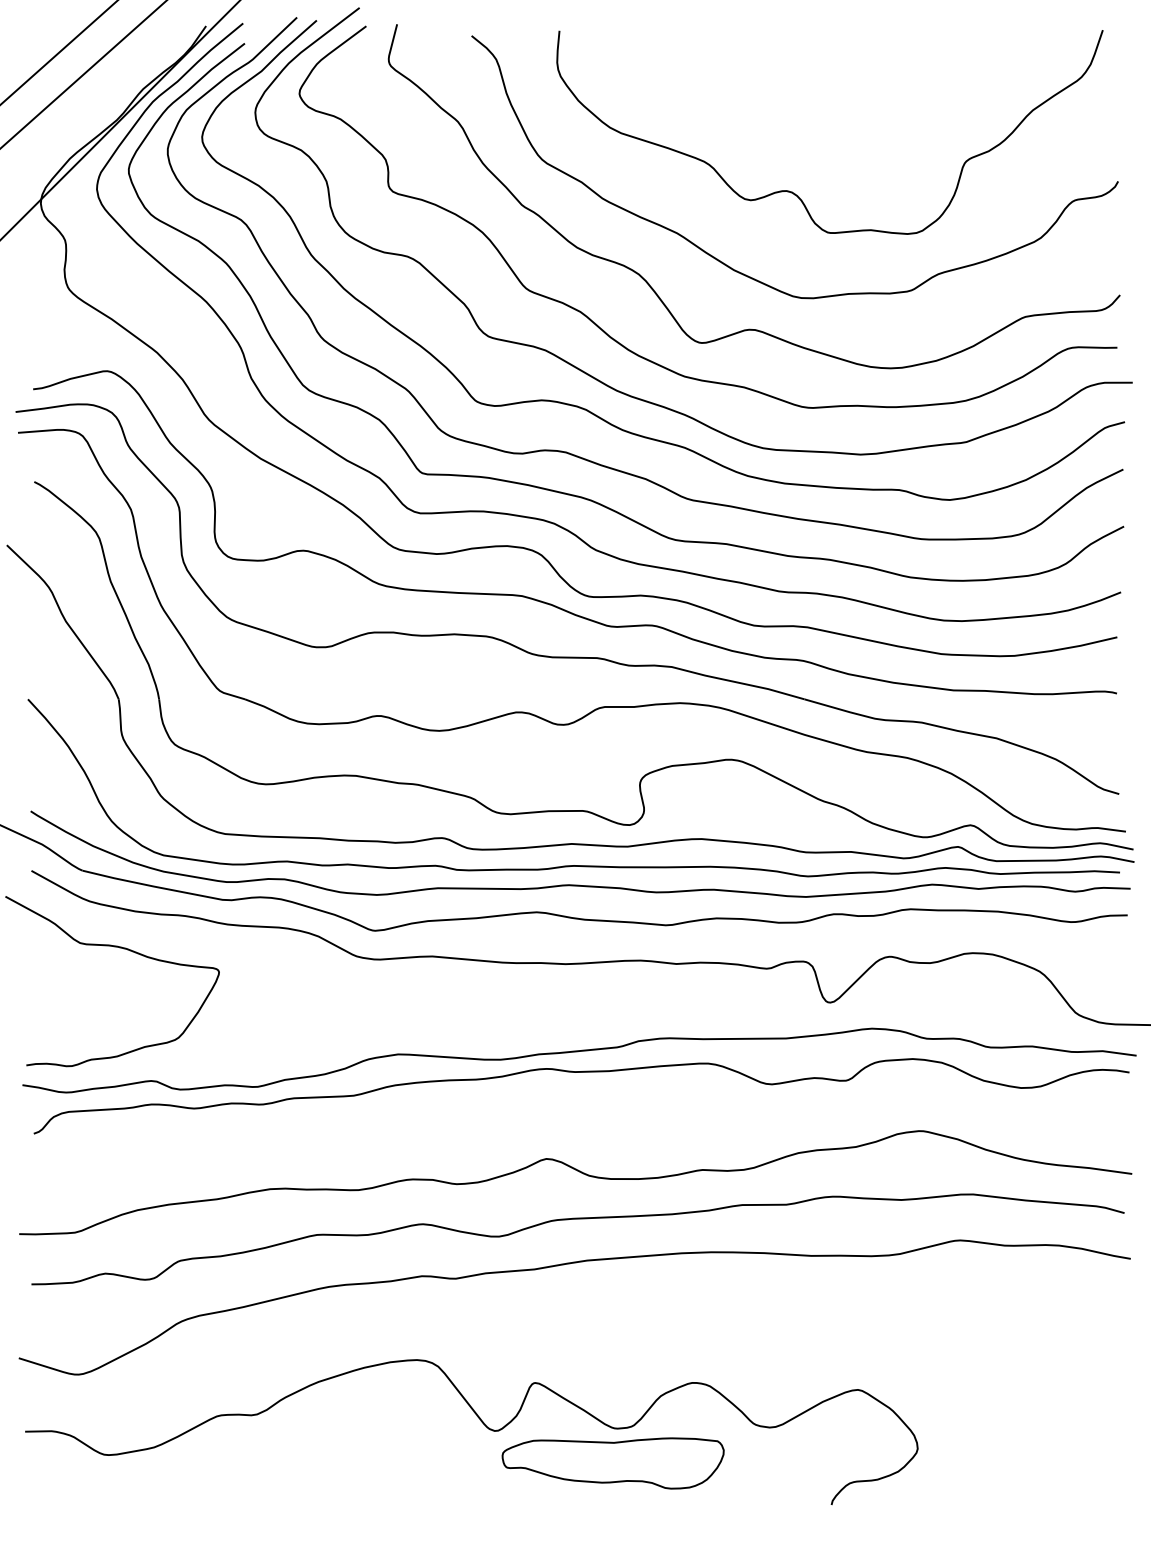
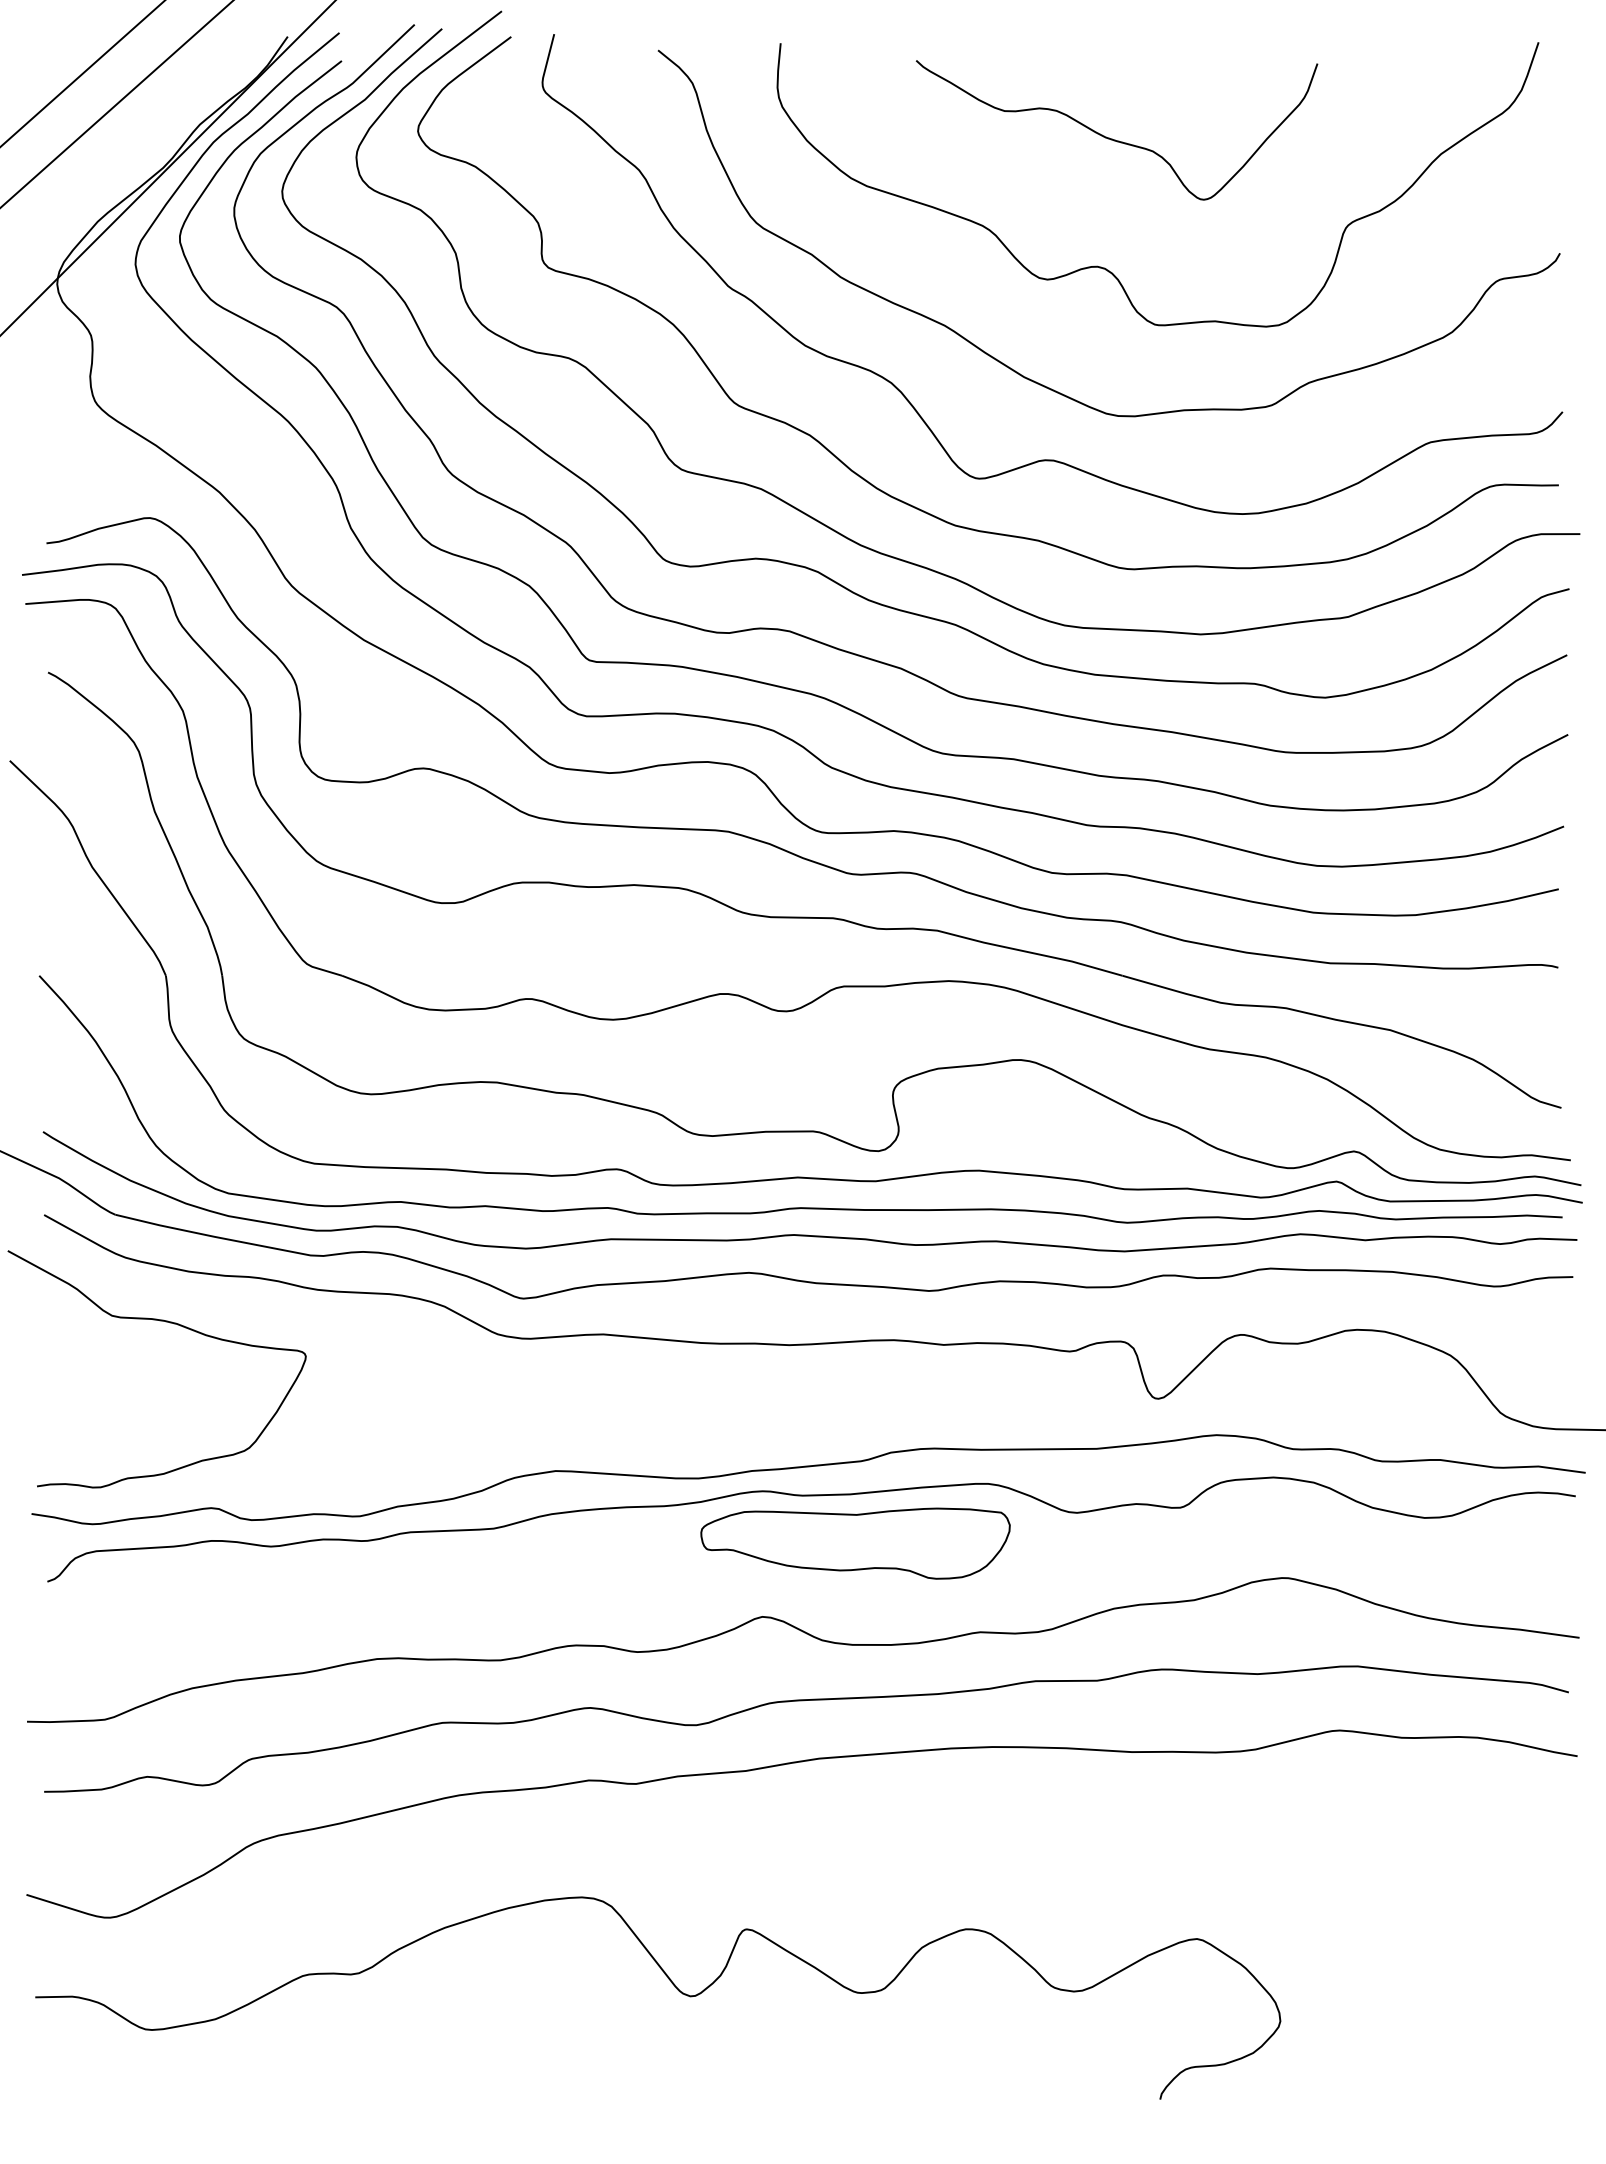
curve: (797, 99) -> (1112, 138), added
part: (613, 1463) -> (855, 1543), moved

